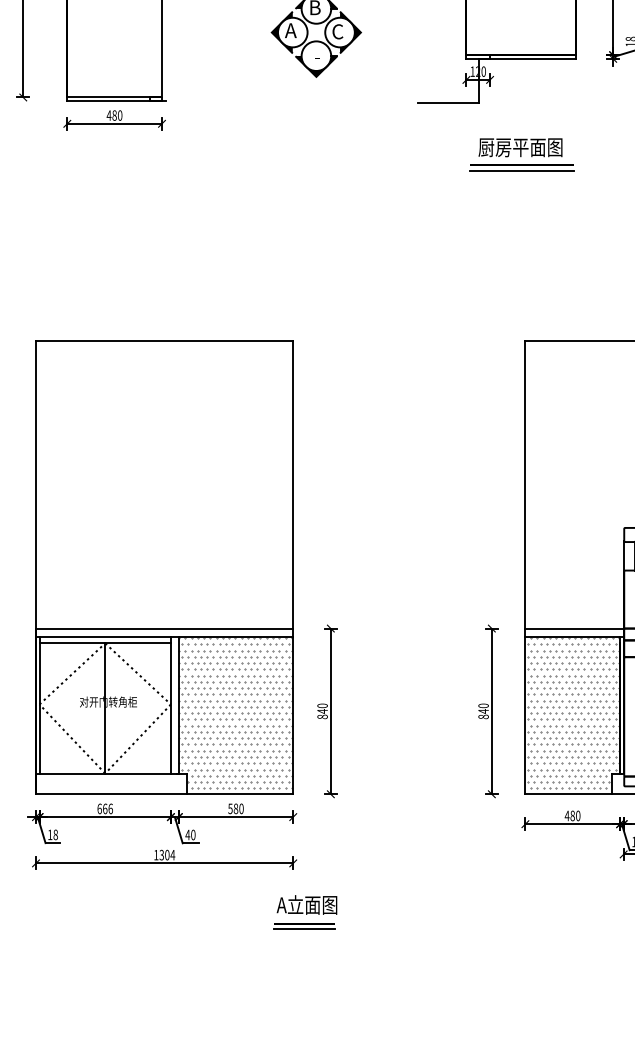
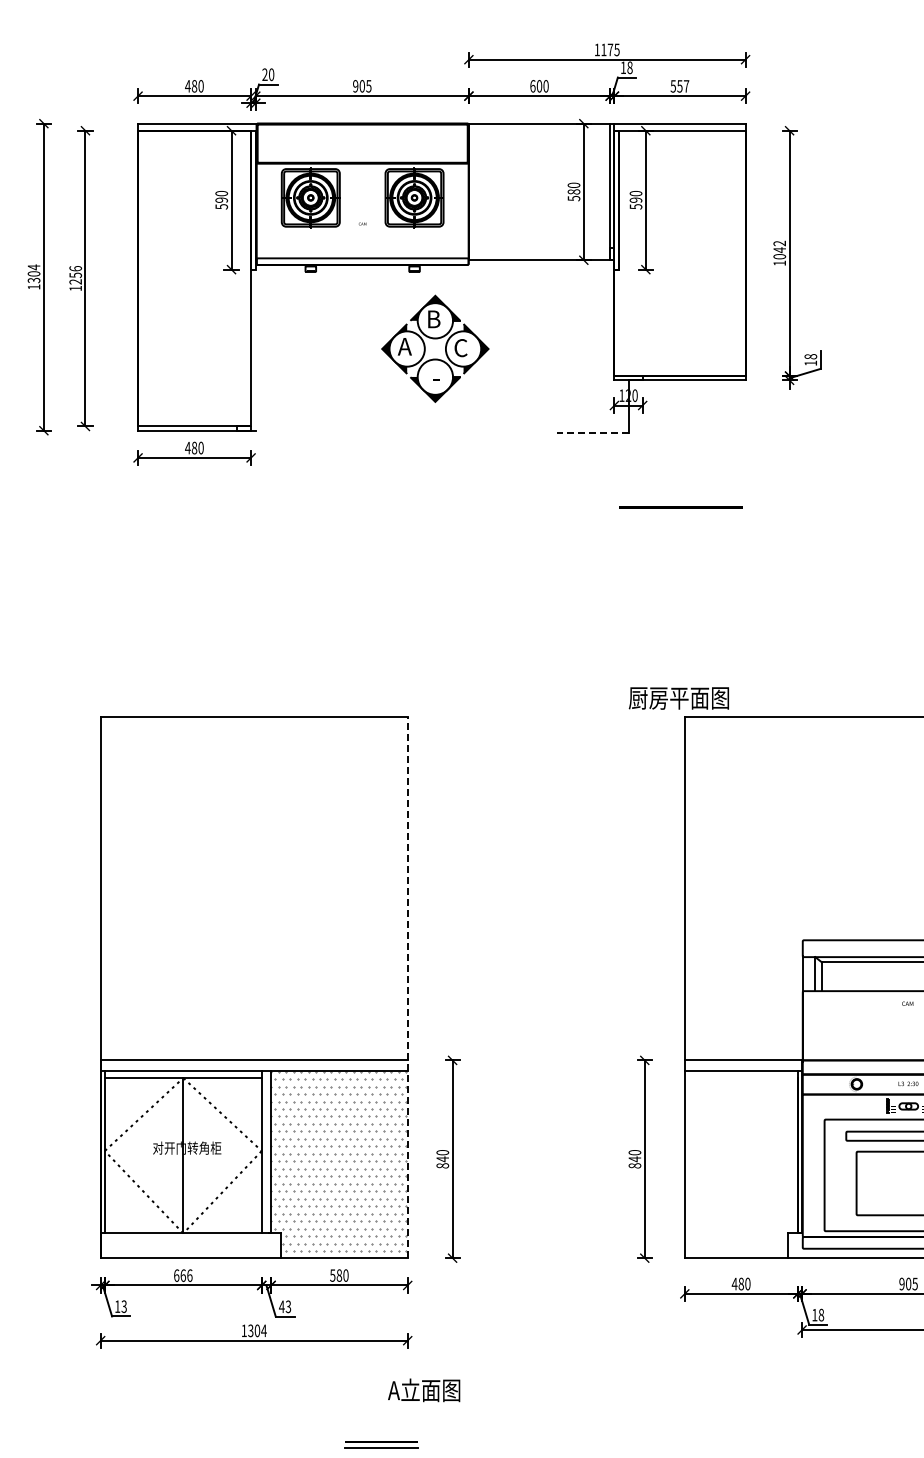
line: (448, 103) -> (593, 433), solid -> dashed
text: (520, 147) -> (678, 698), moved
line: (521, 170) -> (680, 513), removed
line: (293, 567) -> (407, 987), solid -> dashed
hatch: (572, 713) -> (741, 1161), removed
text: (55, 834) -> (123, 1306), 18 -> 13
text: (193, 834) -> (288, 1306), 40 -> 43
part: (304, 926) -> (381, 1444), moved

